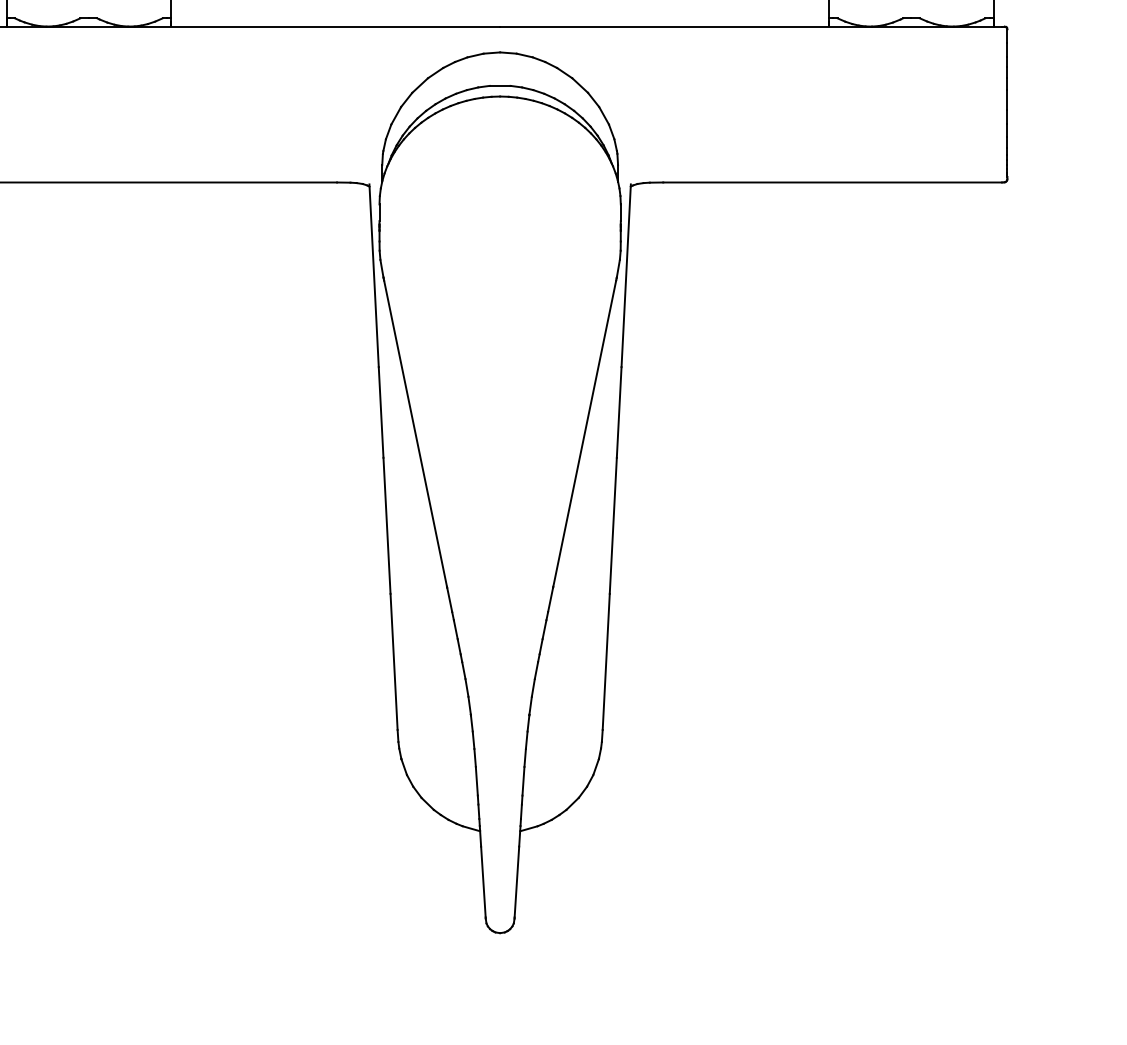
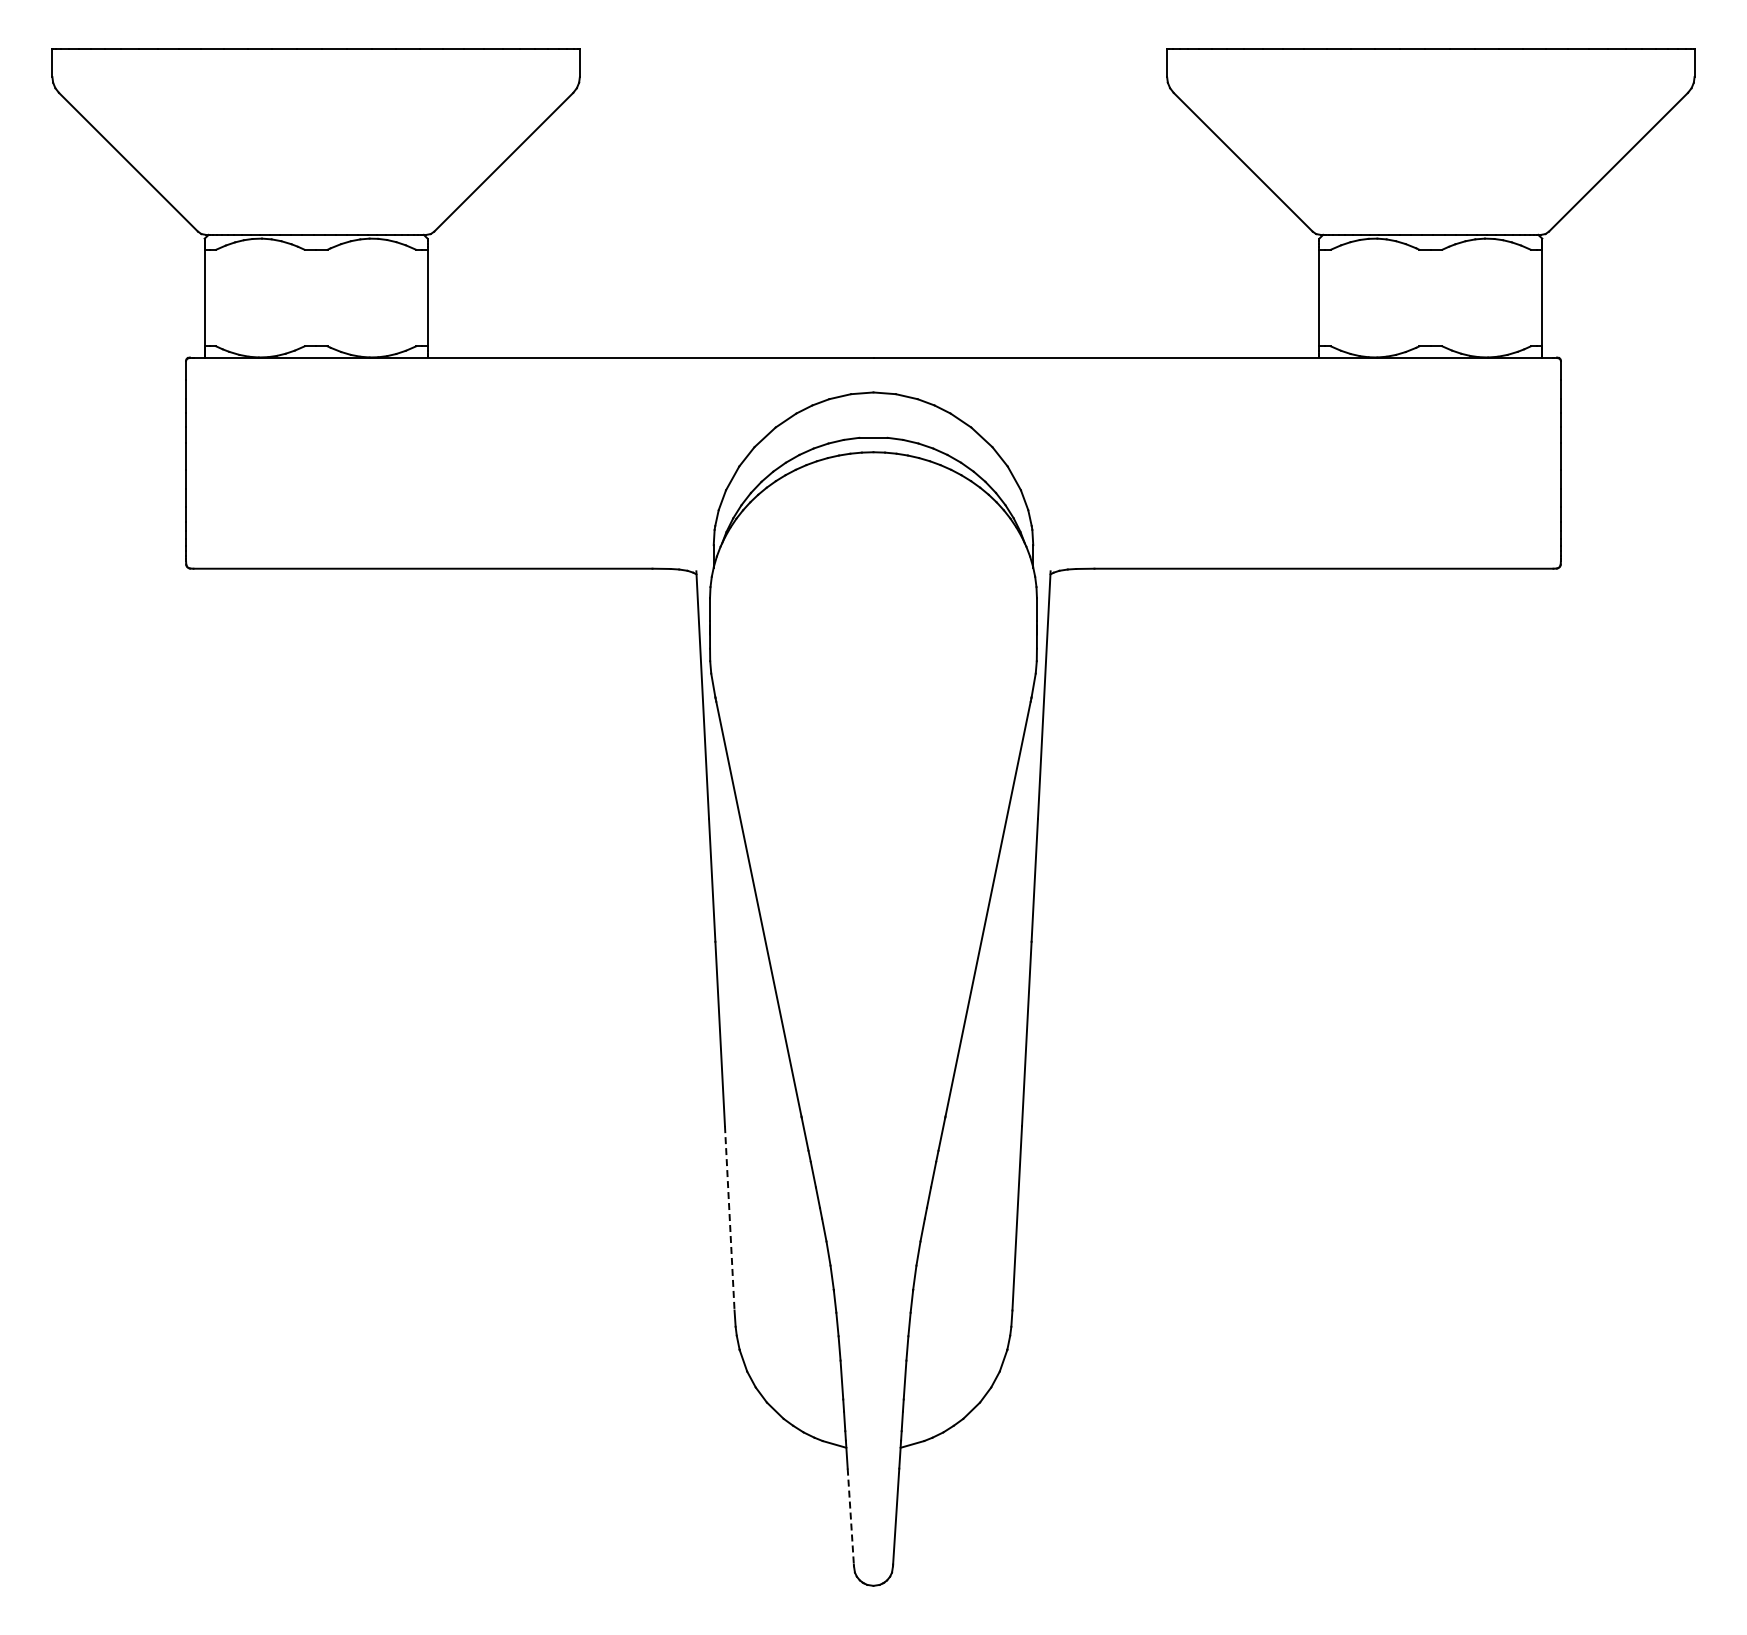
line: (393, 662) -> (729, 1218), solid -> dashed
line: (483, 882) -> (850, 1517), solid -> dashed

